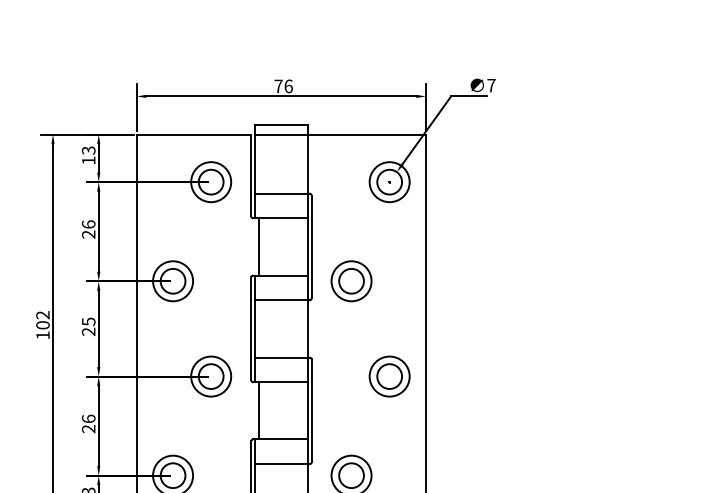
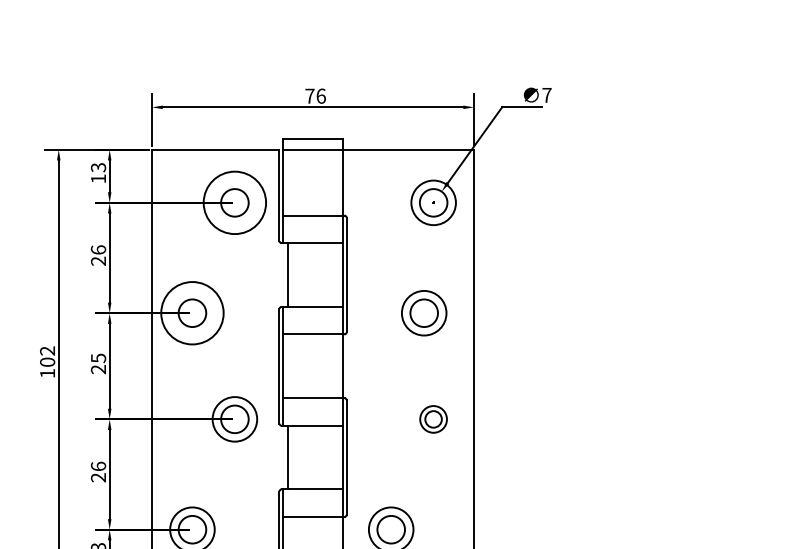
circle: (210, 181) -> (234, 202), size x1.4
circle: (173, 280) -> (192, 312), size x1.4
part: (351, 281) -> (424, 313), moved
part: (389, 376) -> (433, 419), size x0.6

